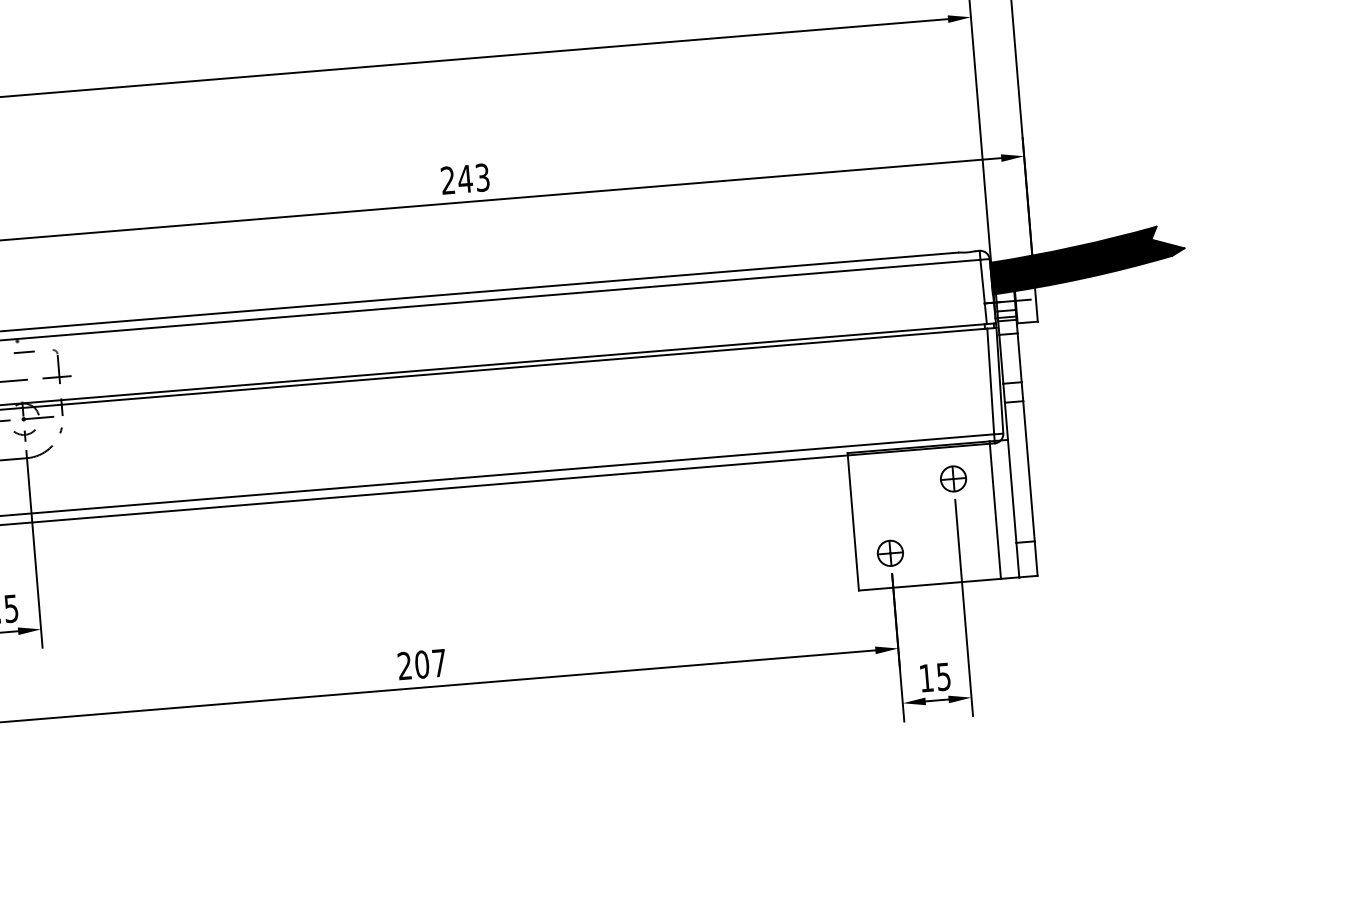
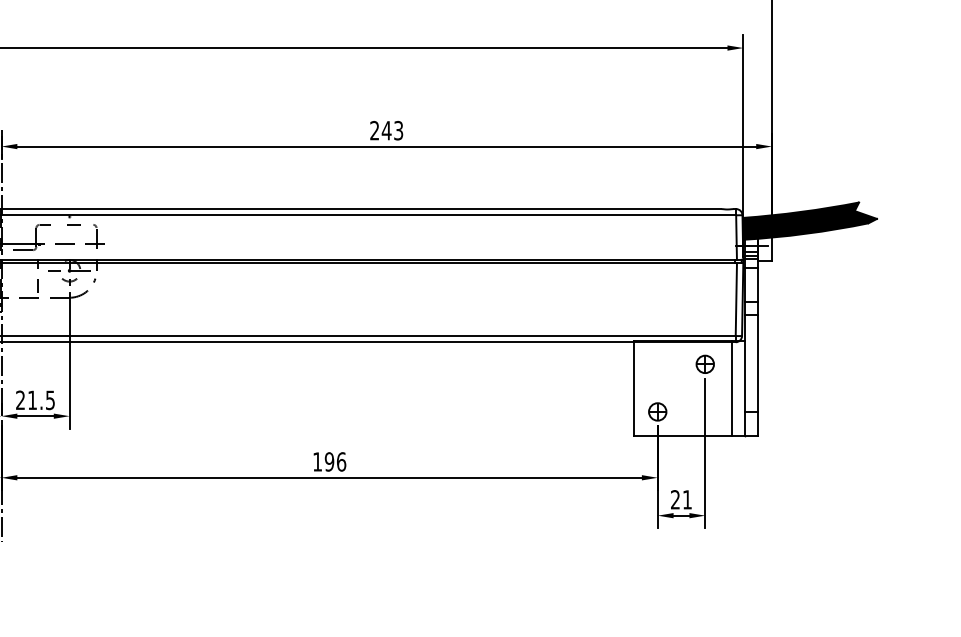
text: (421, 663) -> (329, 461), 207 -> 196
text: (935, 677) -> (681, 499), 15 -> 21

